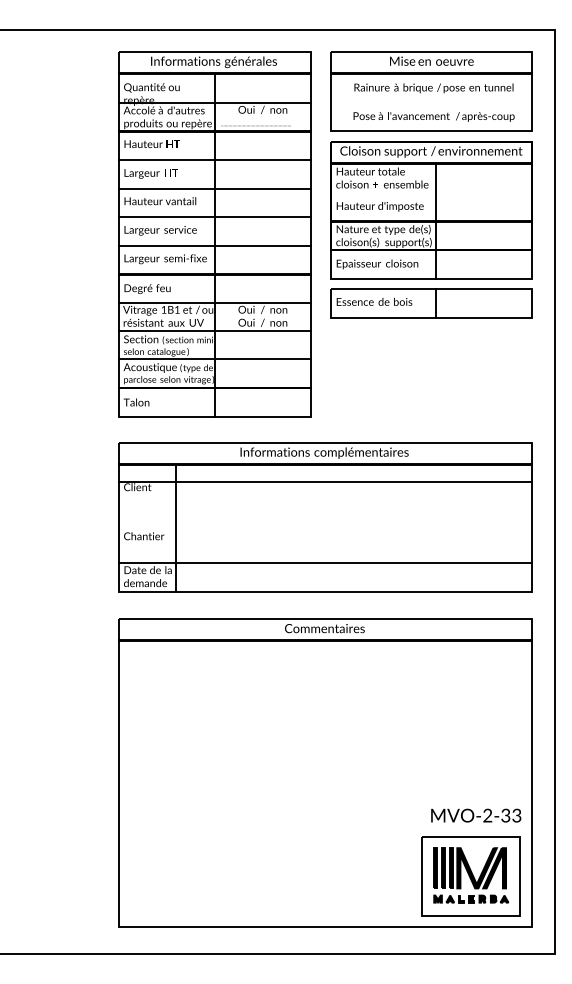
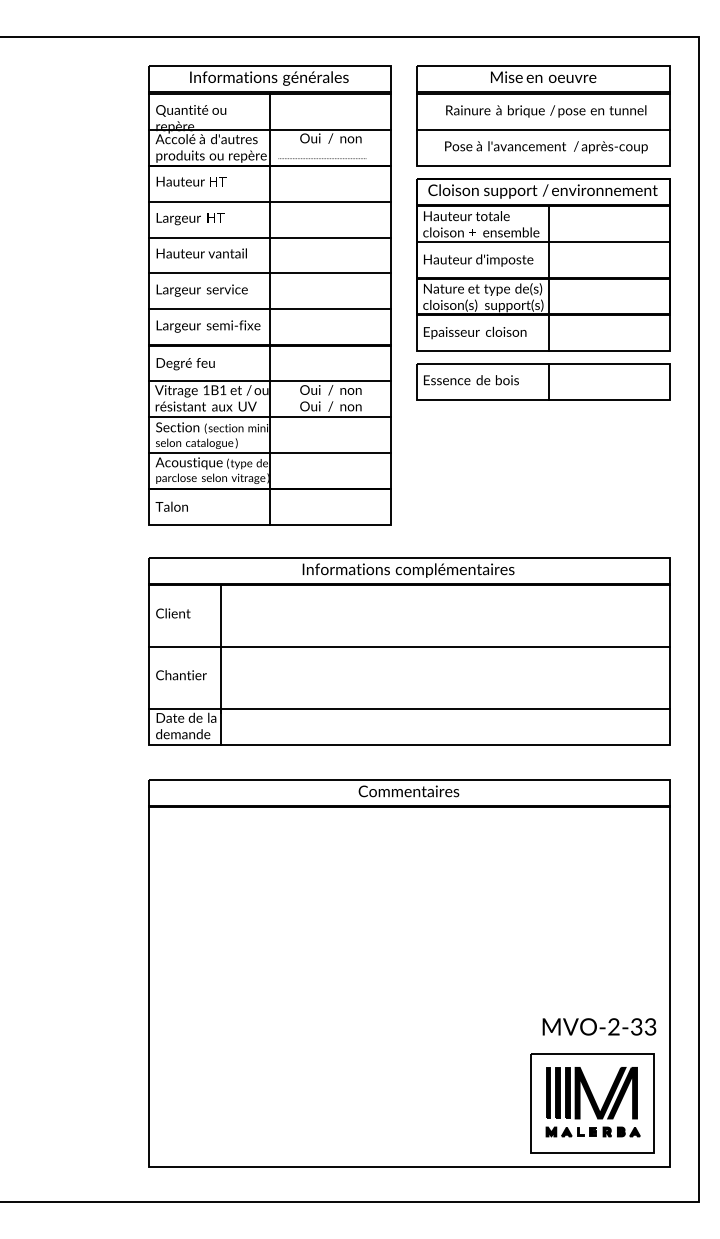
line: (431, 102) -> (543, 129), added
line: (431, 192) -> (543, 242), added
line: (325, 482) -> (409, 647), moved

